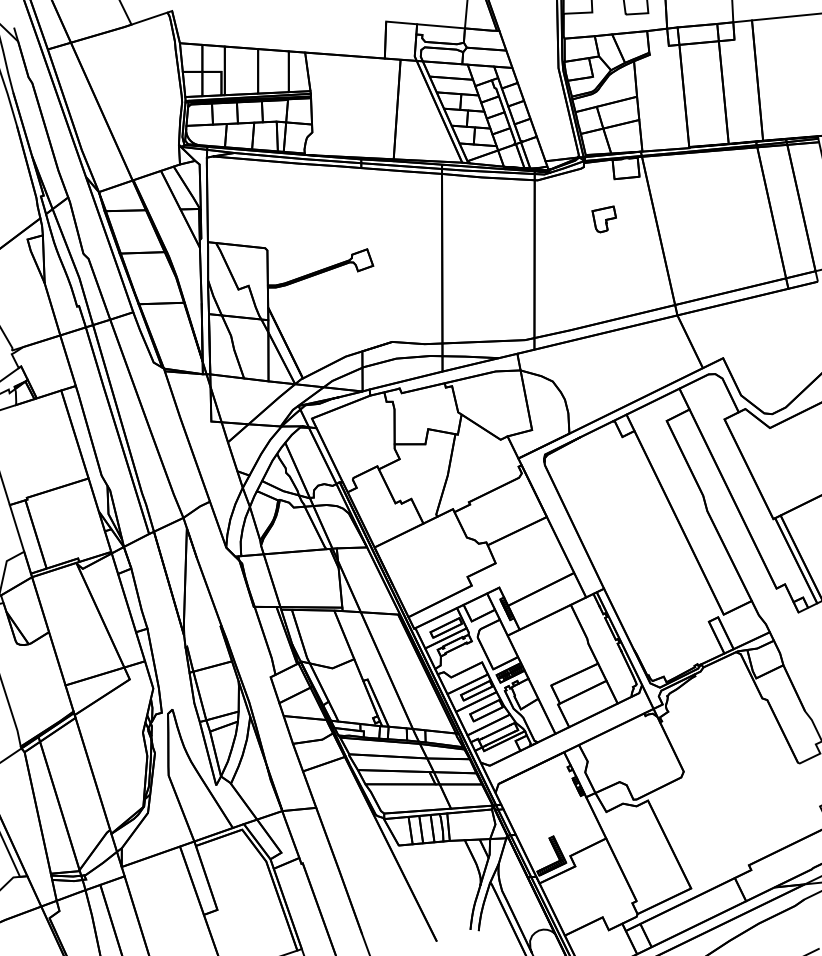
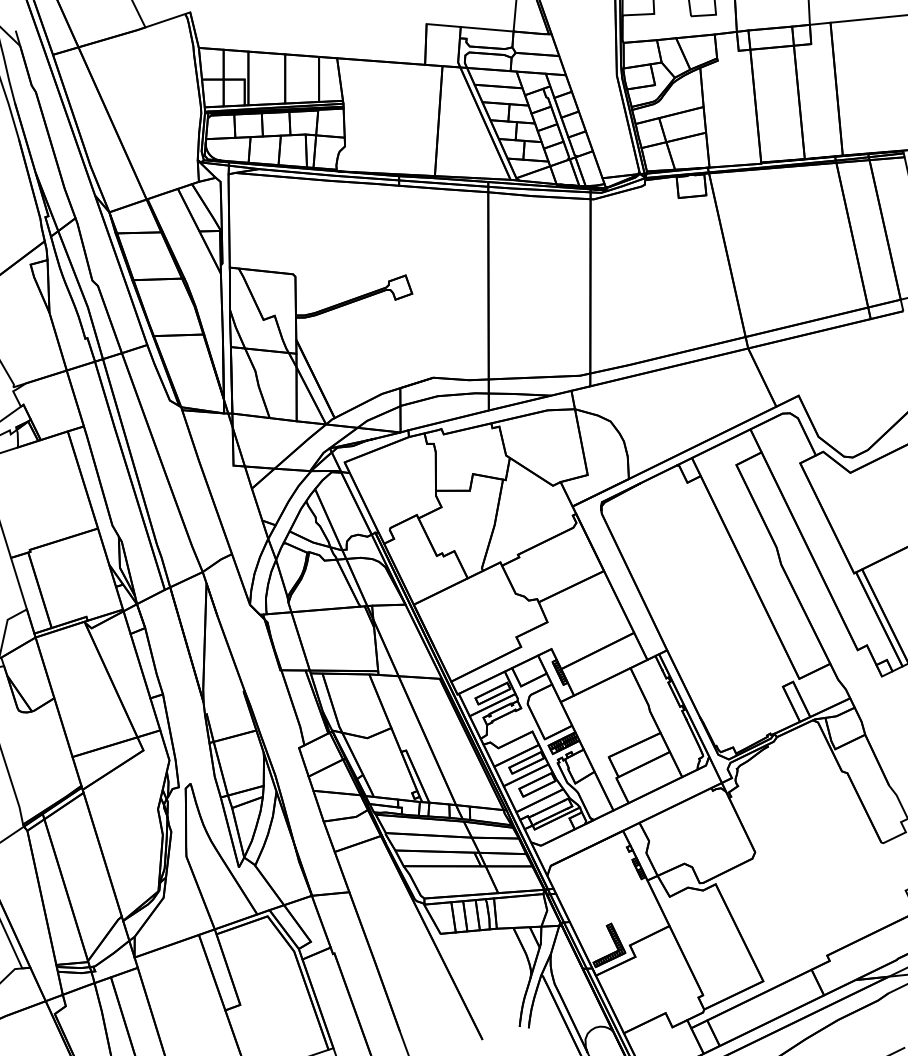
part: (603, 219) -> (666, 242), removed

